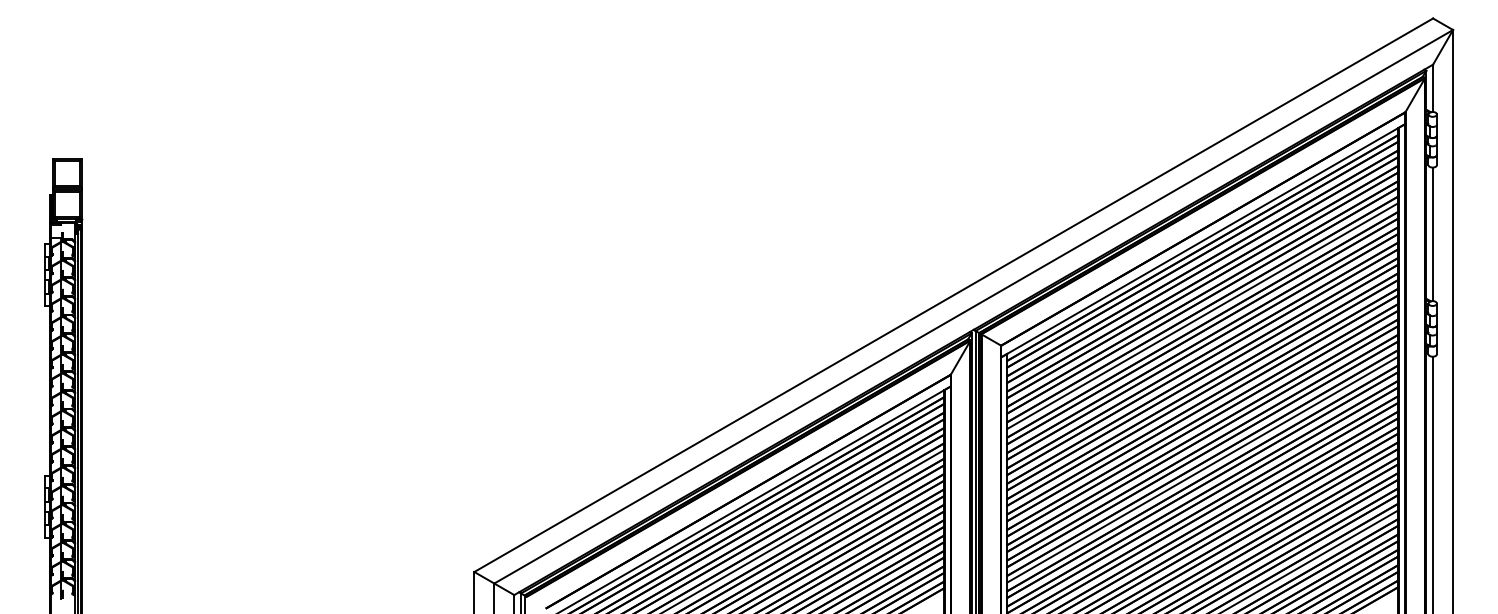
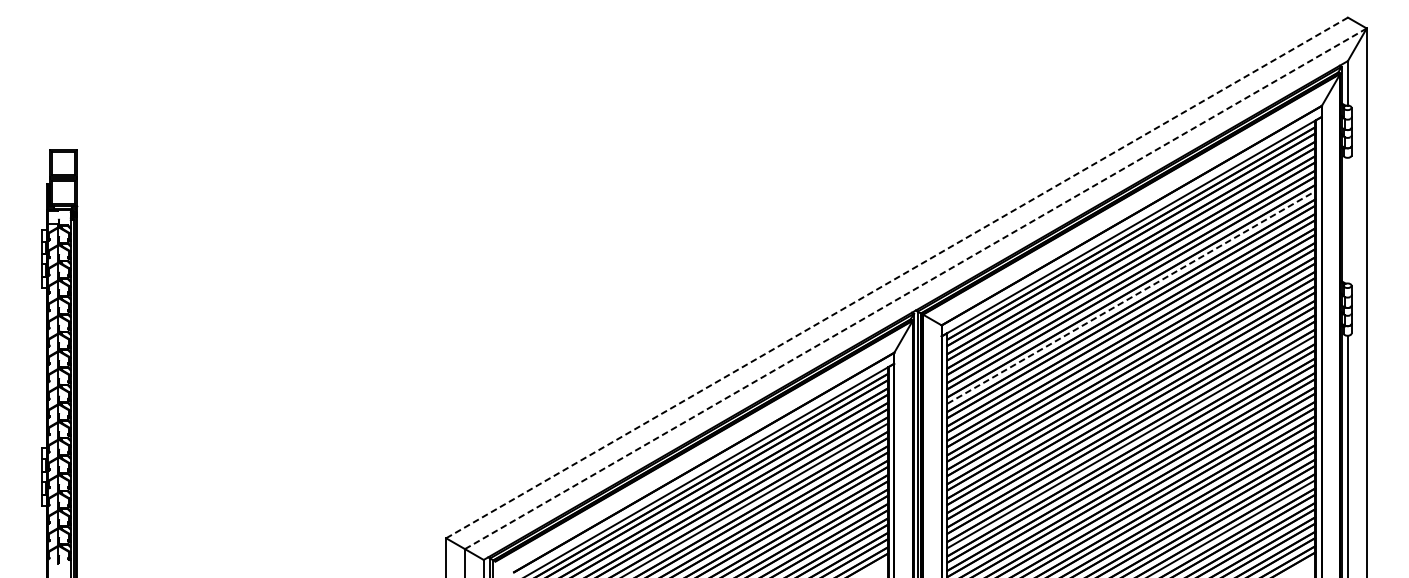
line: (1433, 234) -> (1348, 220), removed
line: (953, 295) -> (896, 278), solid -> dashed
line: (973, 306) -> (915, 288), solid -> dashed
line: (1202, 316) -> (1131, 297), solid -> dashed

